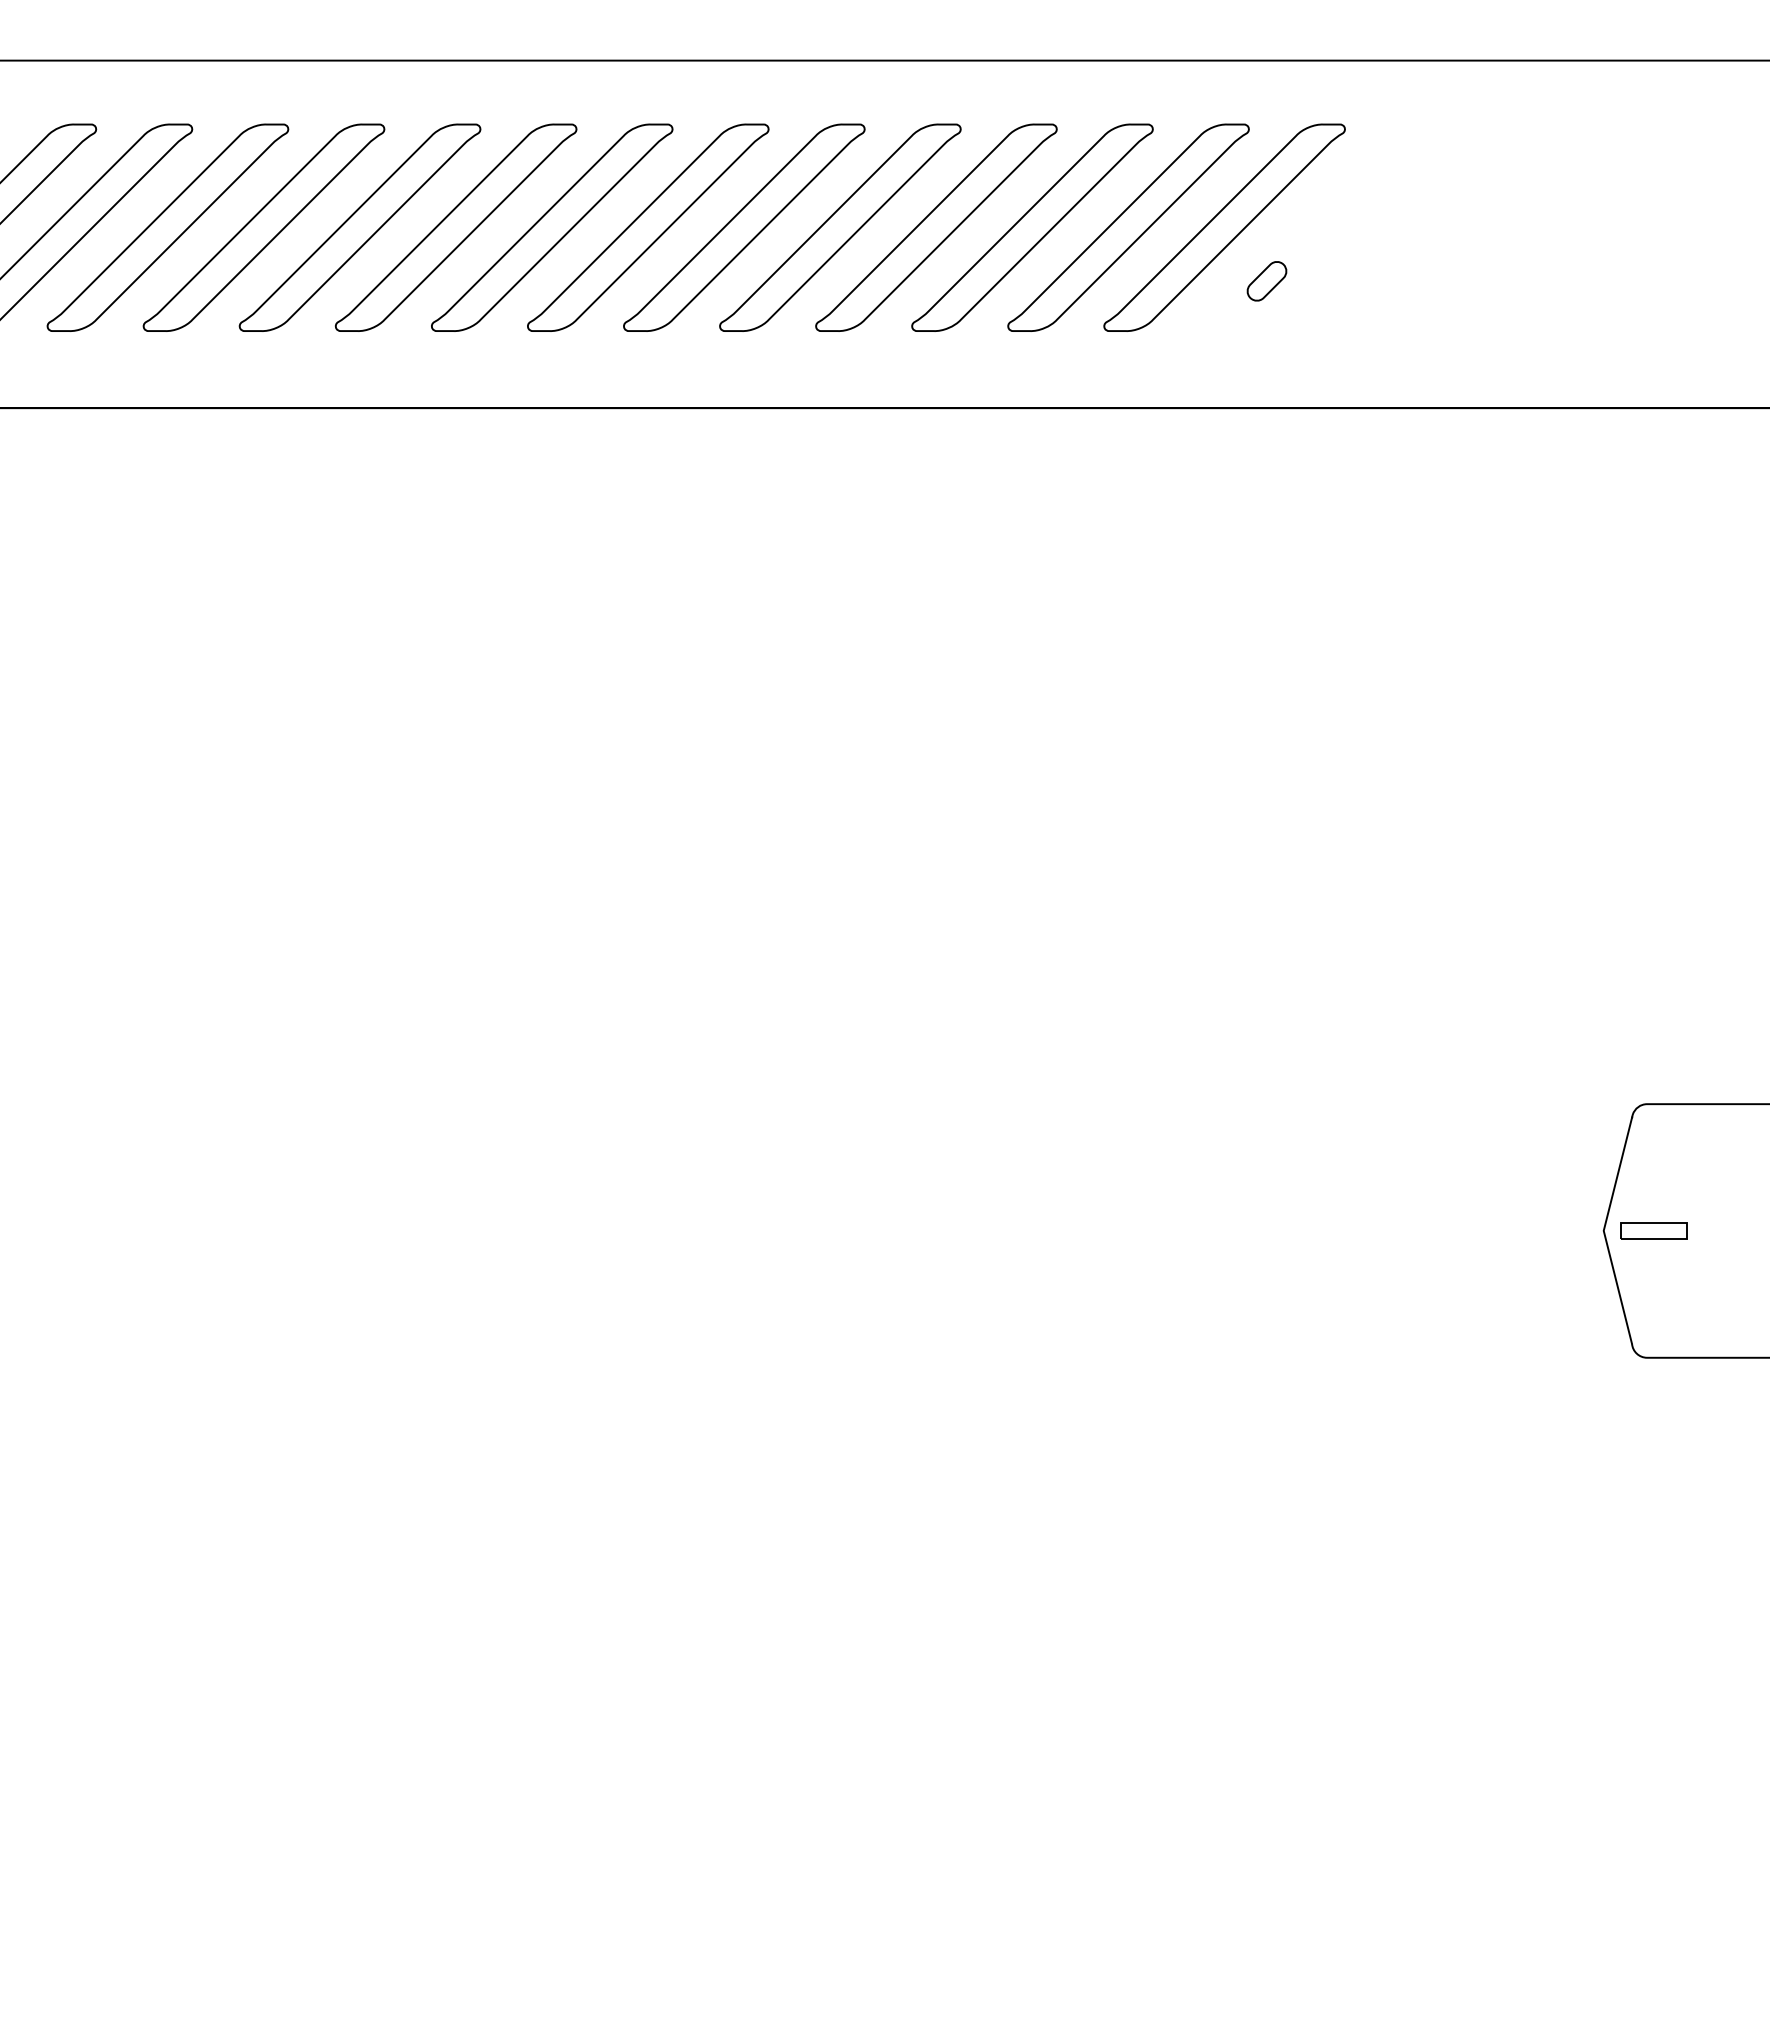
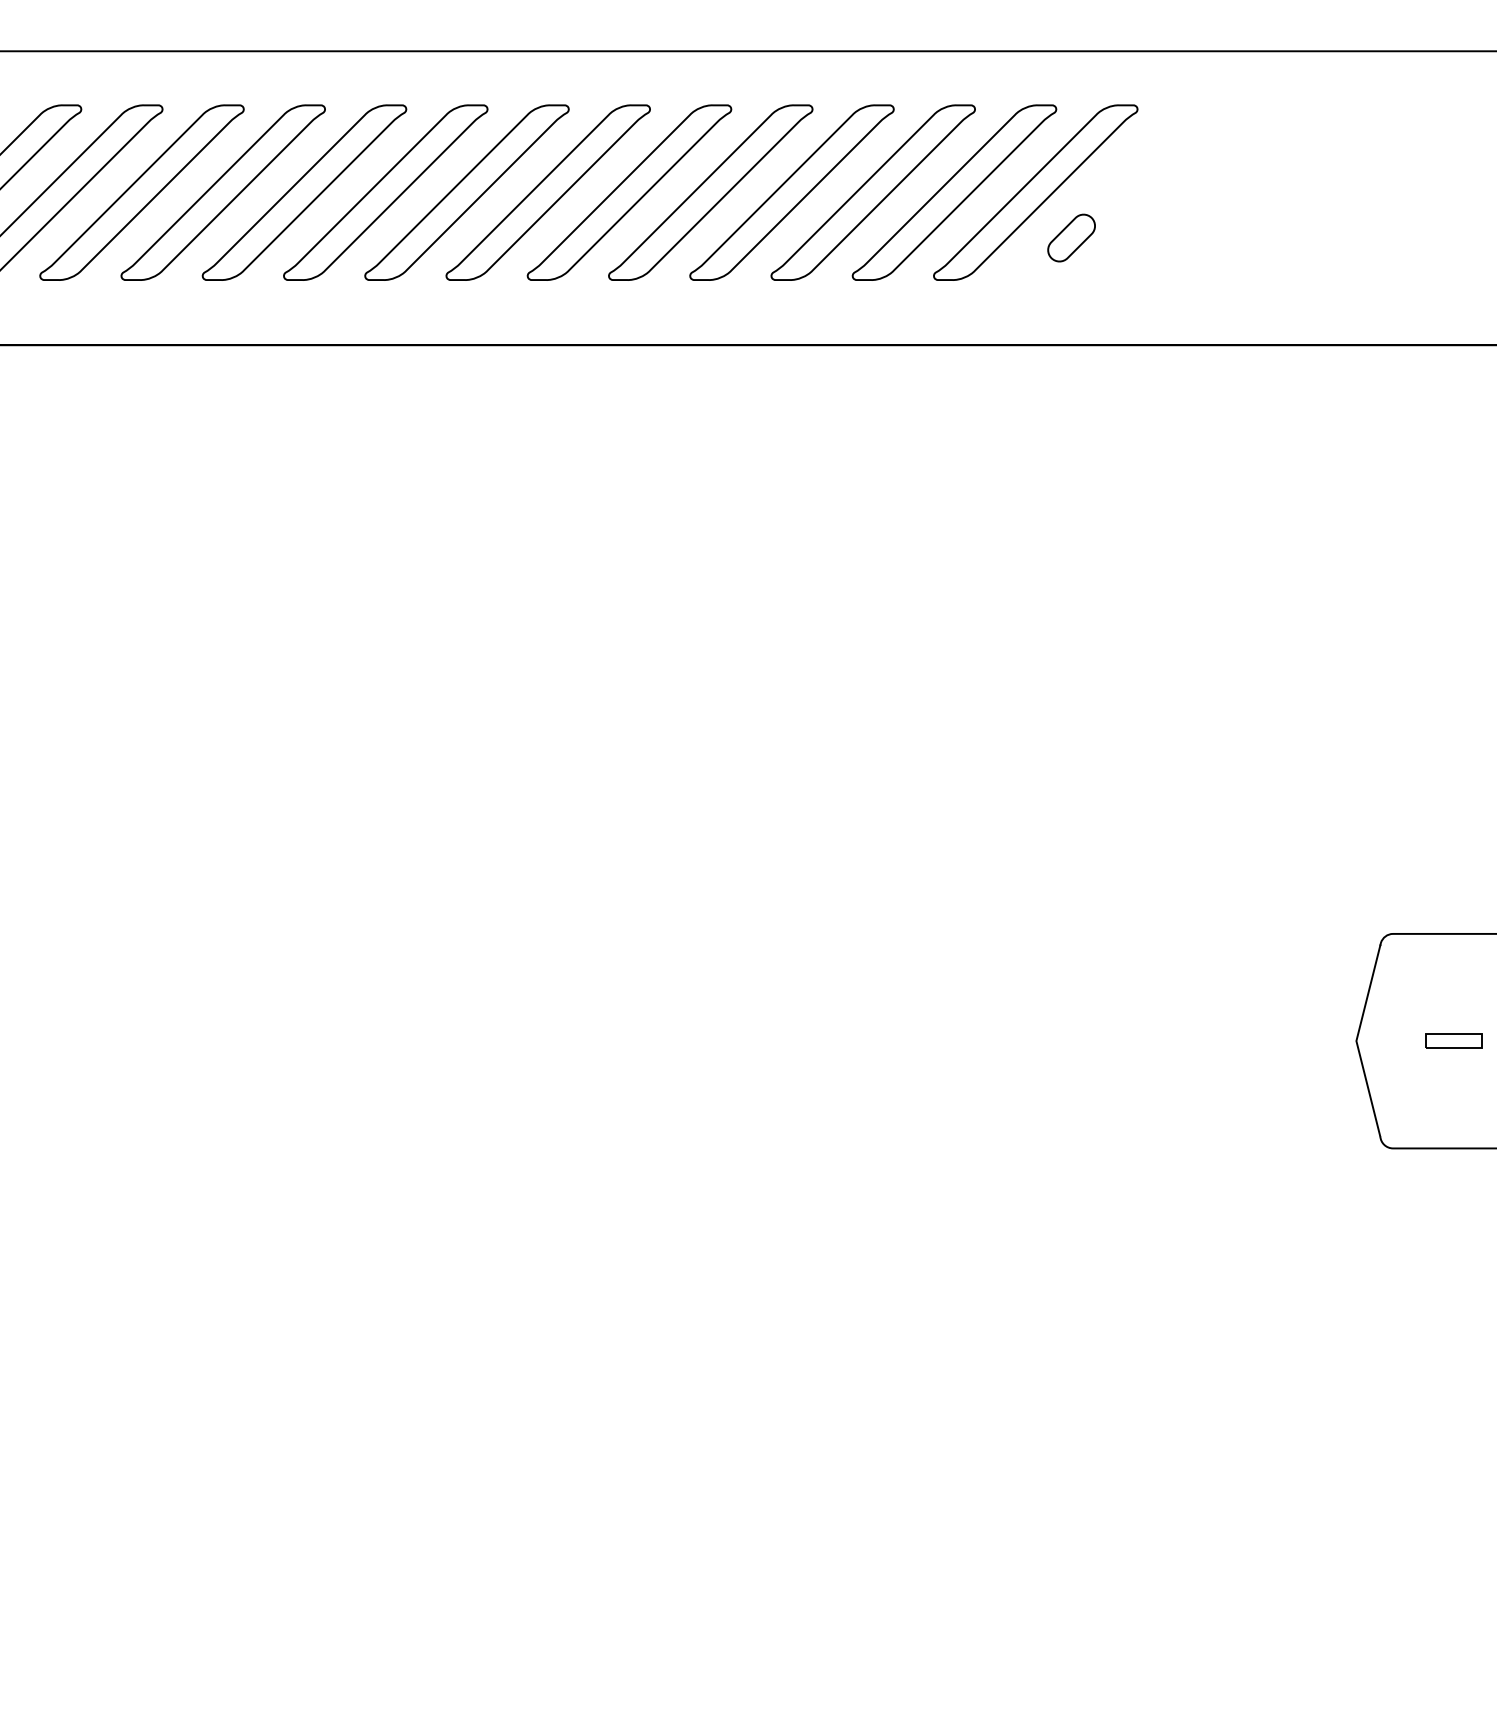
part: (1266, 280) -> (1071, 237), size x1.43
part: (1653, 1230) -> (1453, 1040), moved

